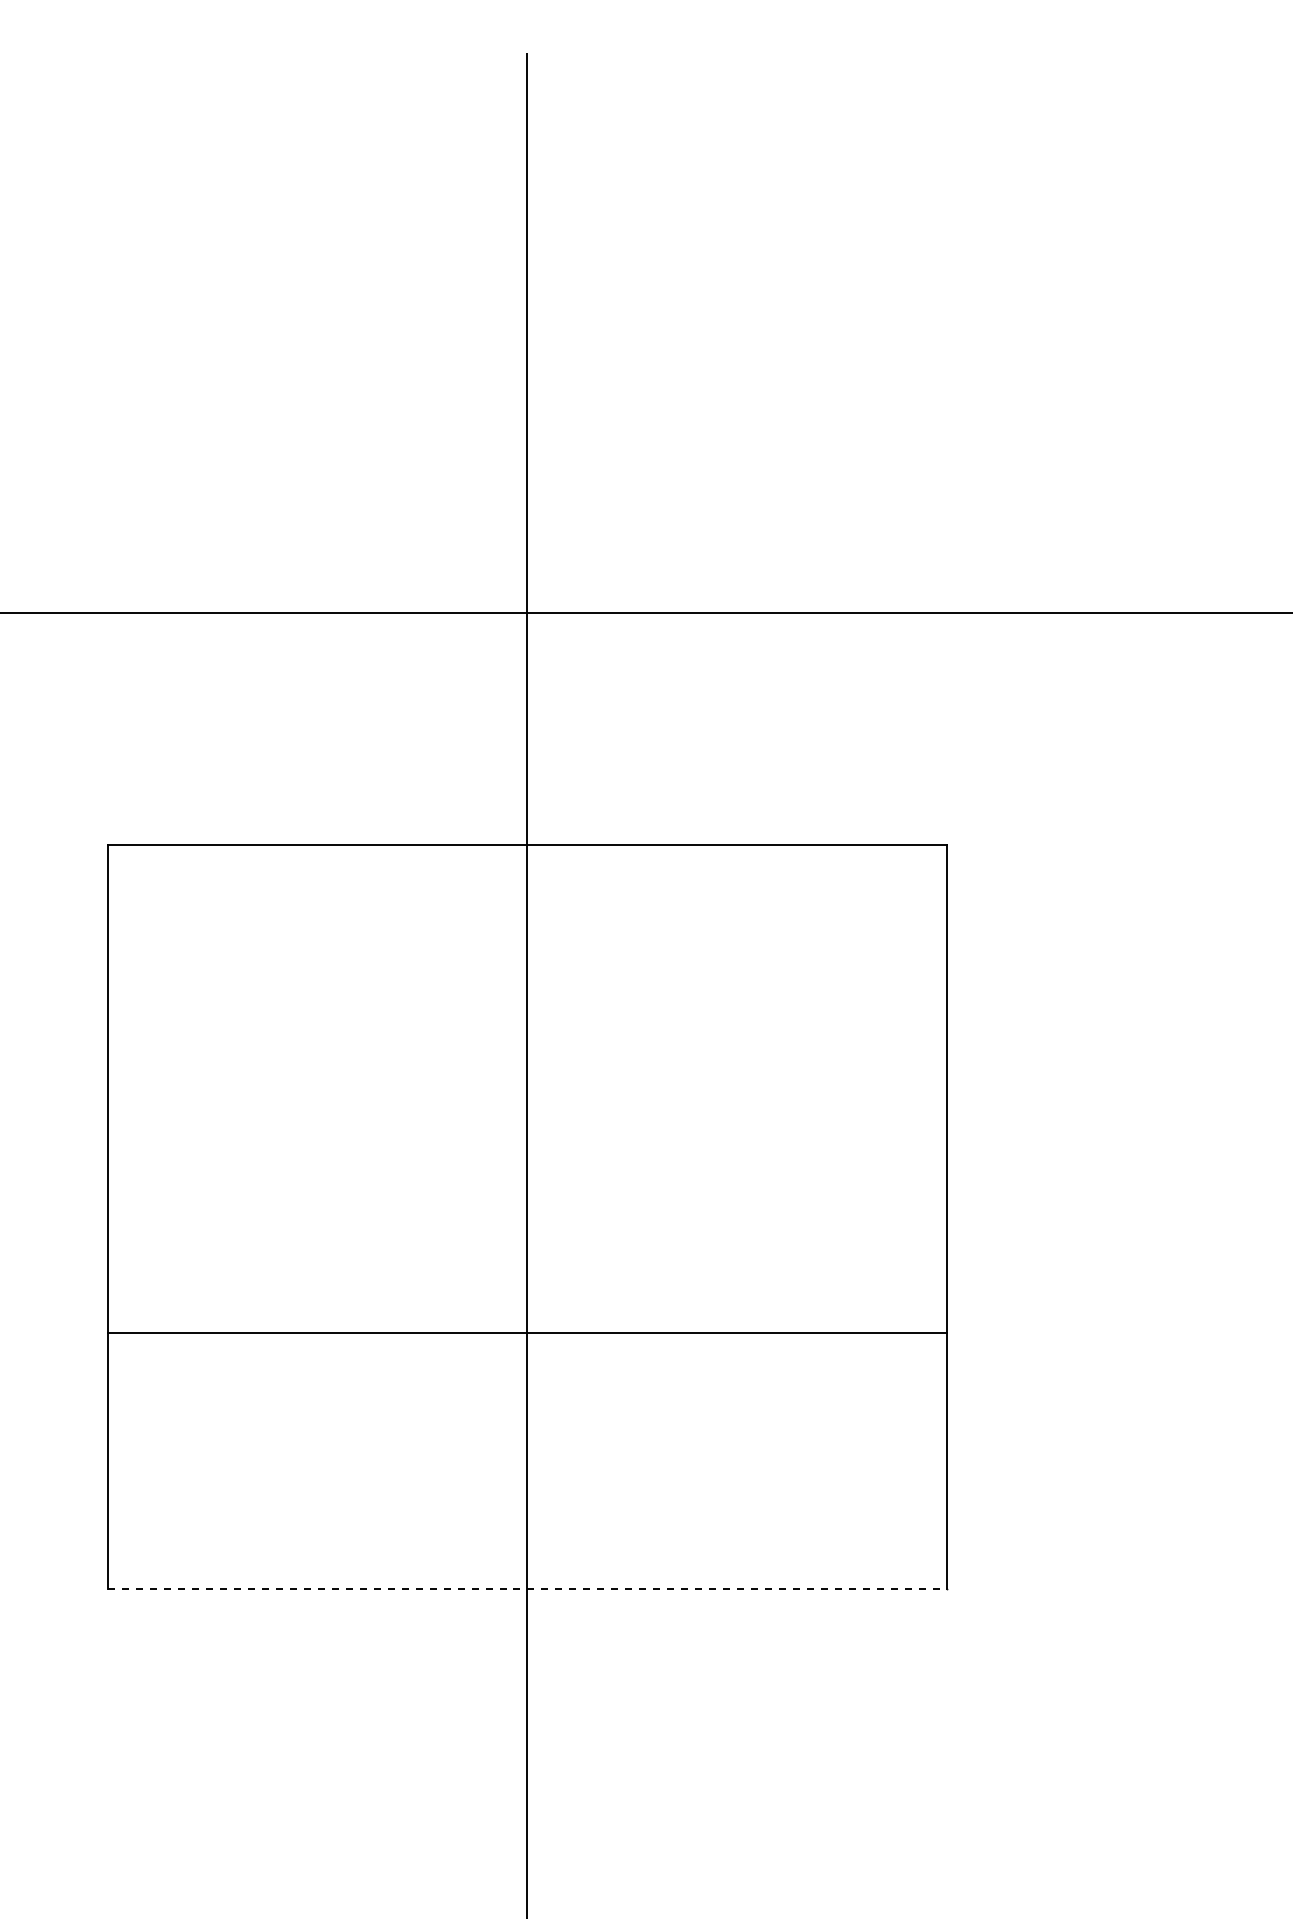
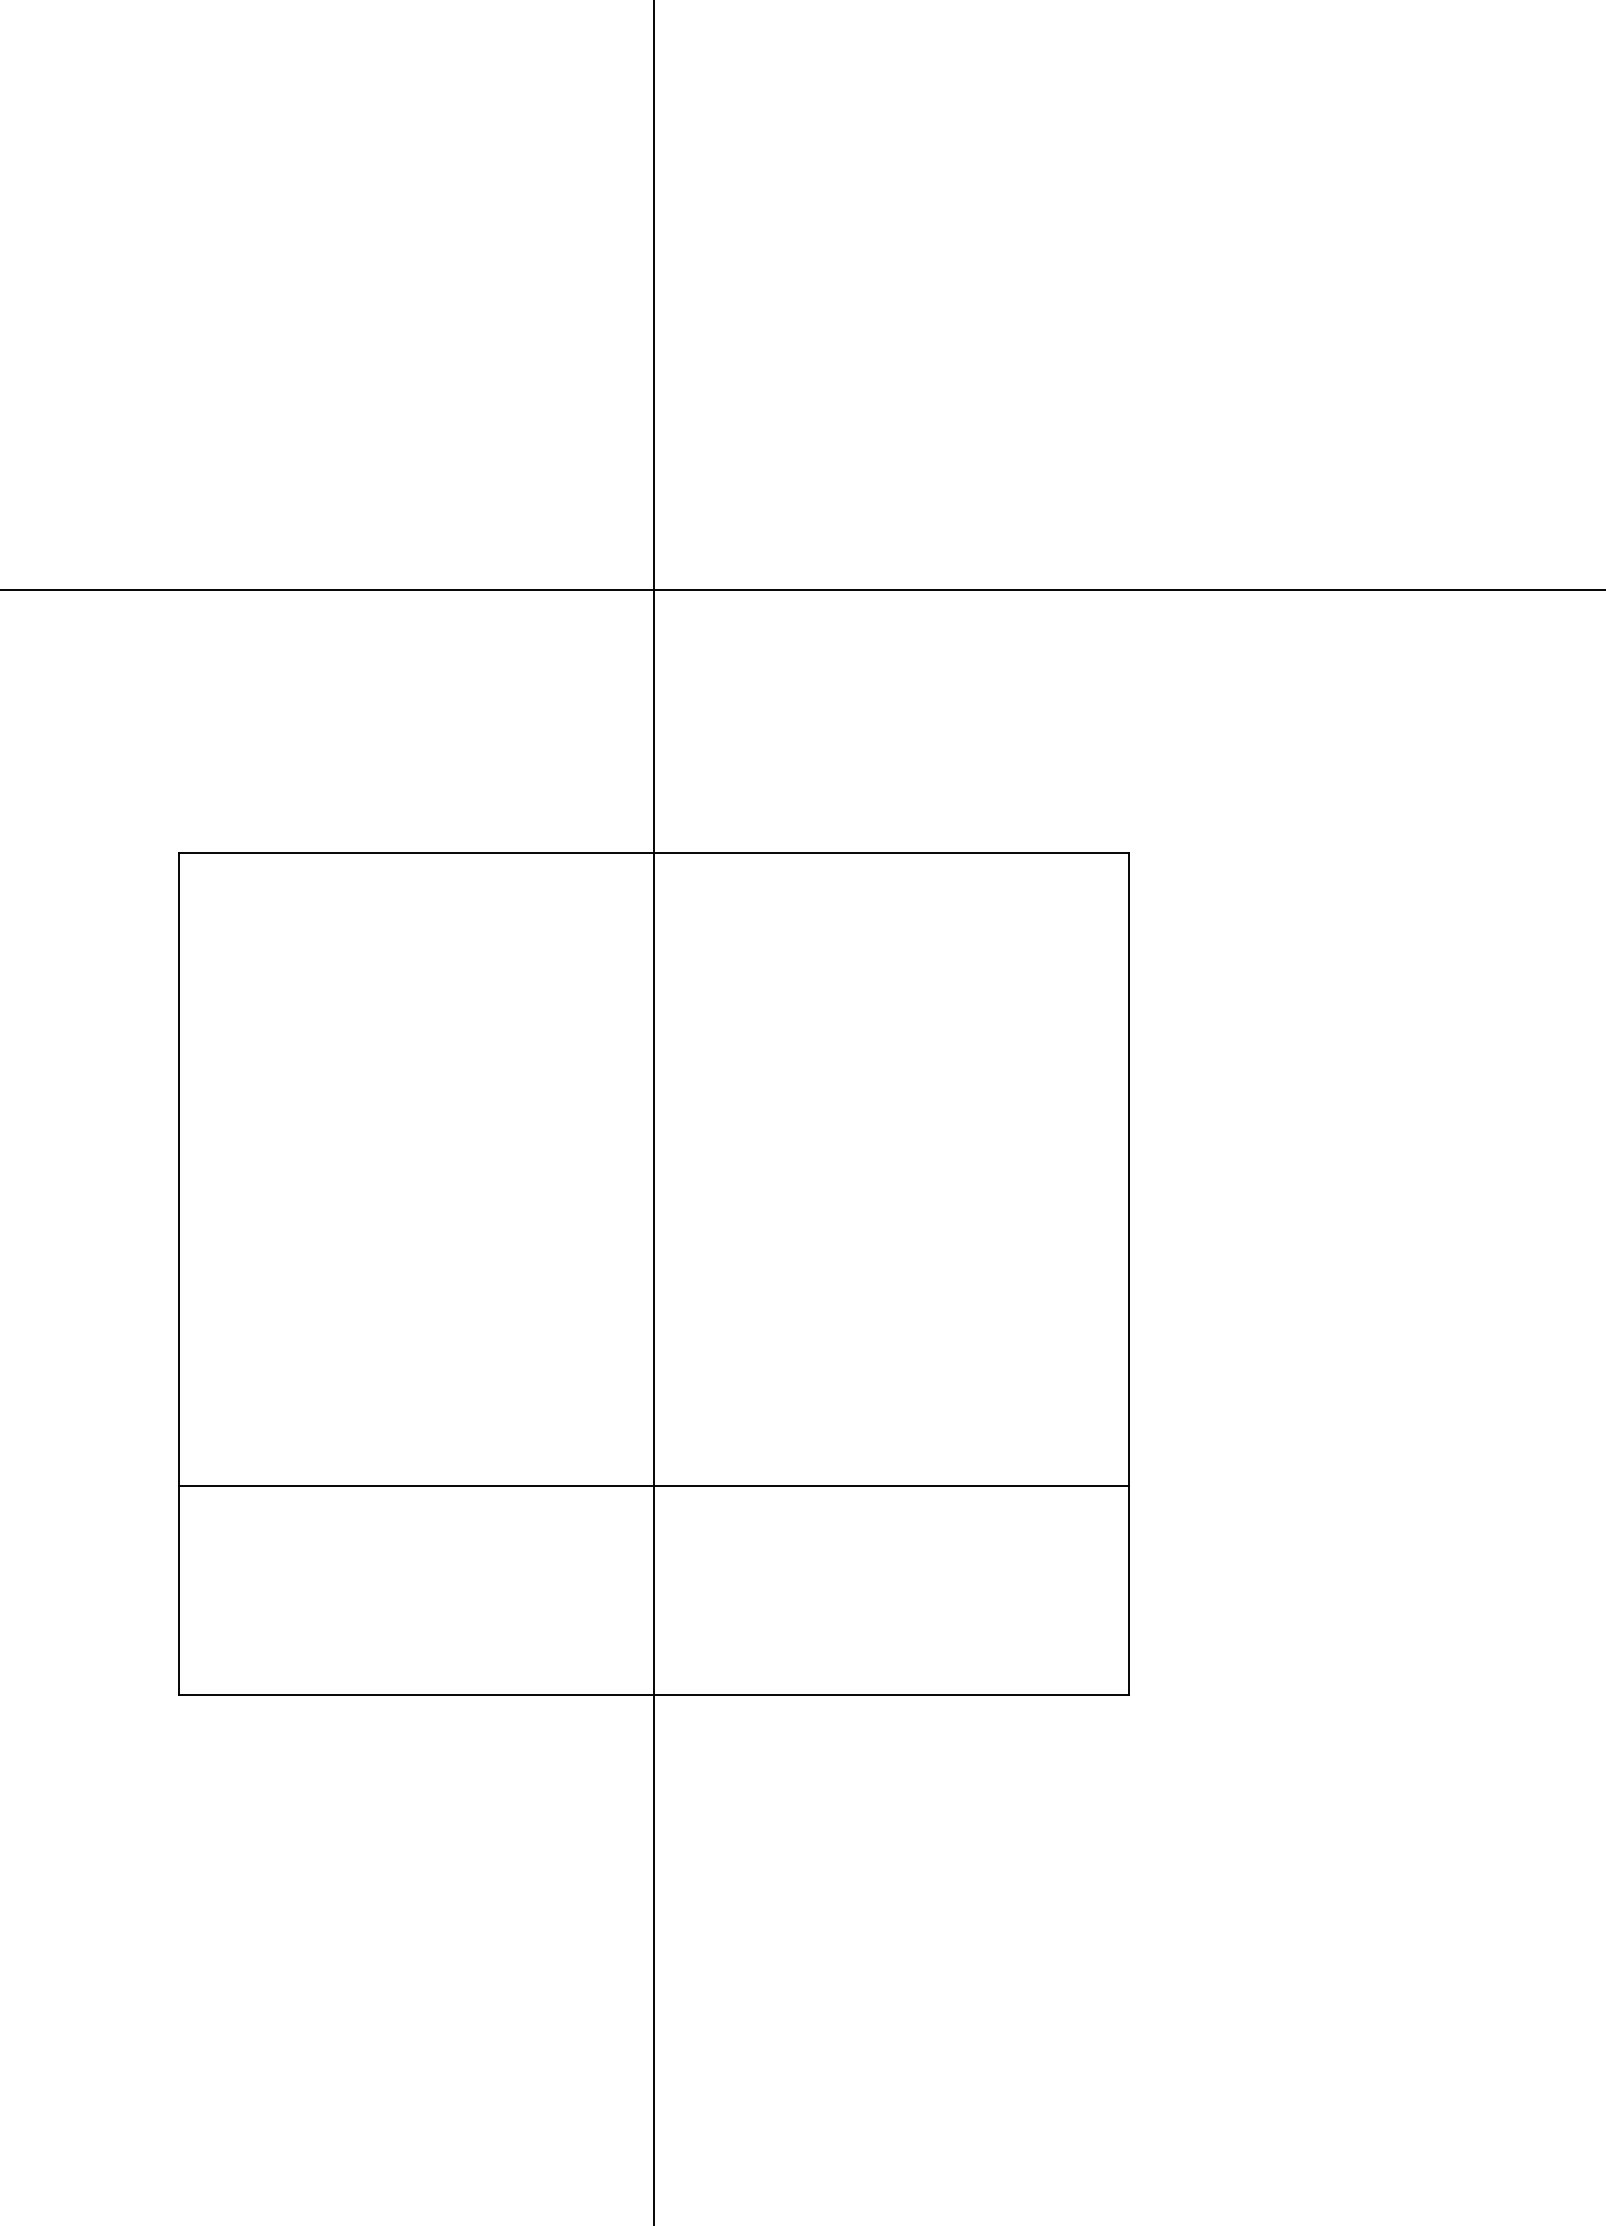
line: (527, 1332) -> (653, 1485), moved
line: (527, 1588) -> (653, 1694), dashed -> solid

